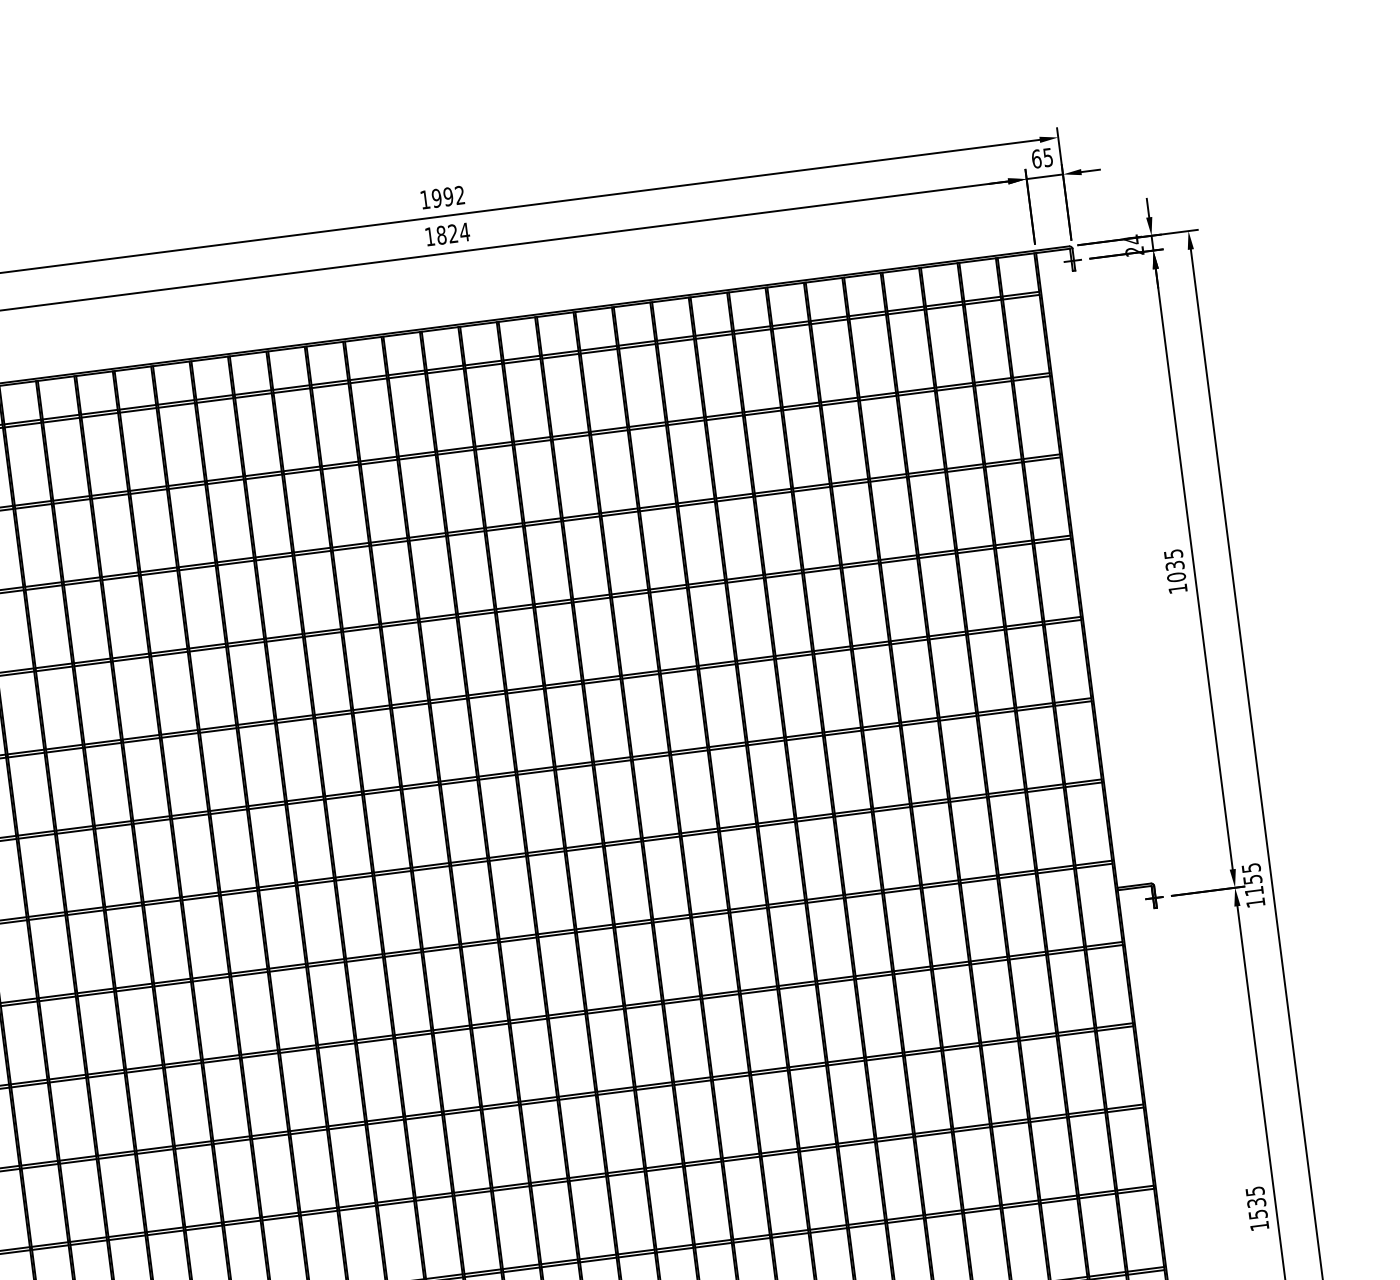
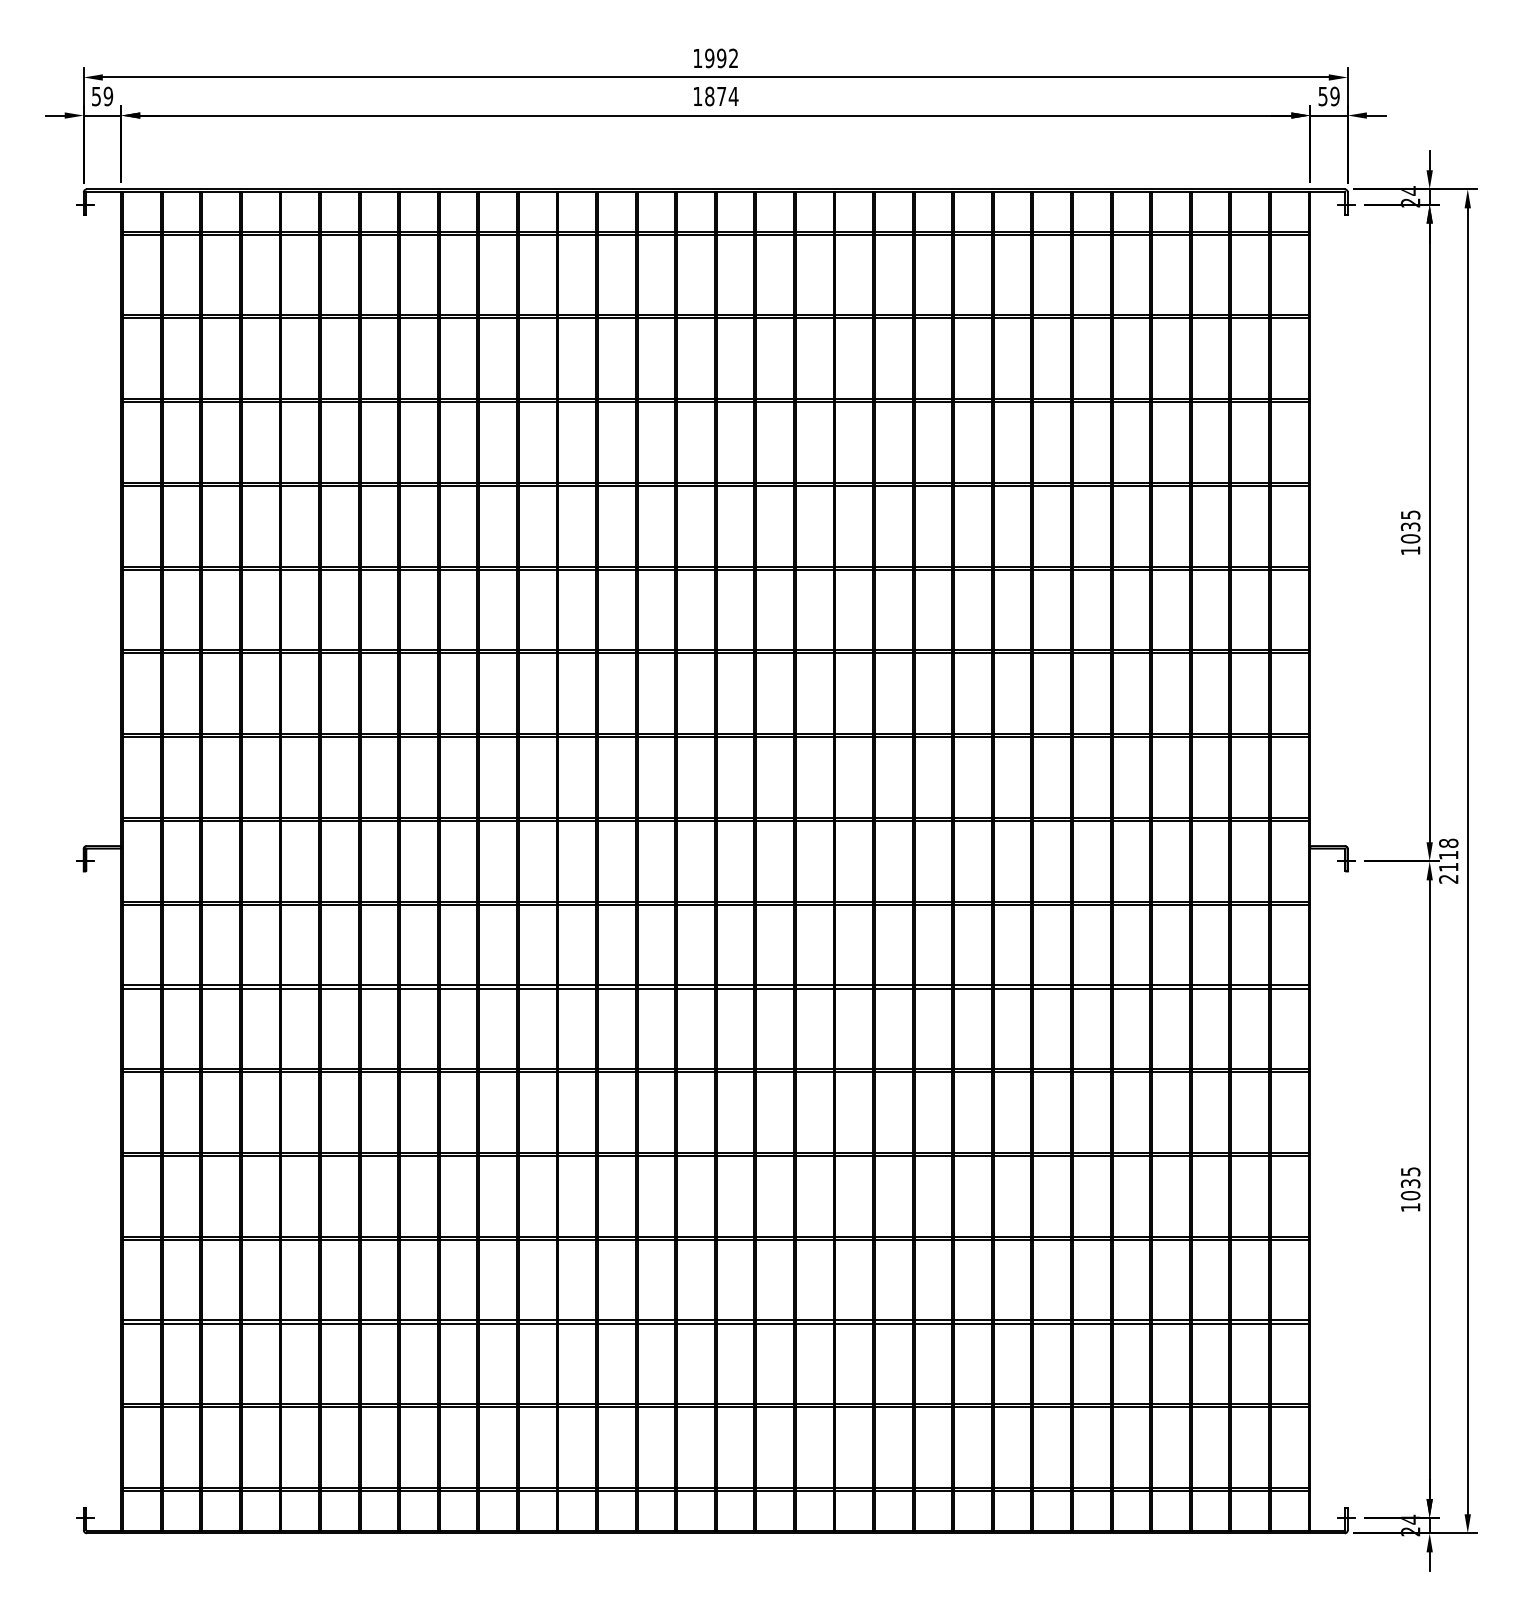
text: (1041, 158) -> (1328, 96), 65 -> 59
text: (452, 232) -> (721, 95), 1824 -> 1874
text: (1253, 884) -> (1448, 860), 1155 -> 2118
text: (1257, 1214) -> (1410, 1195), 1535 -> 1035

